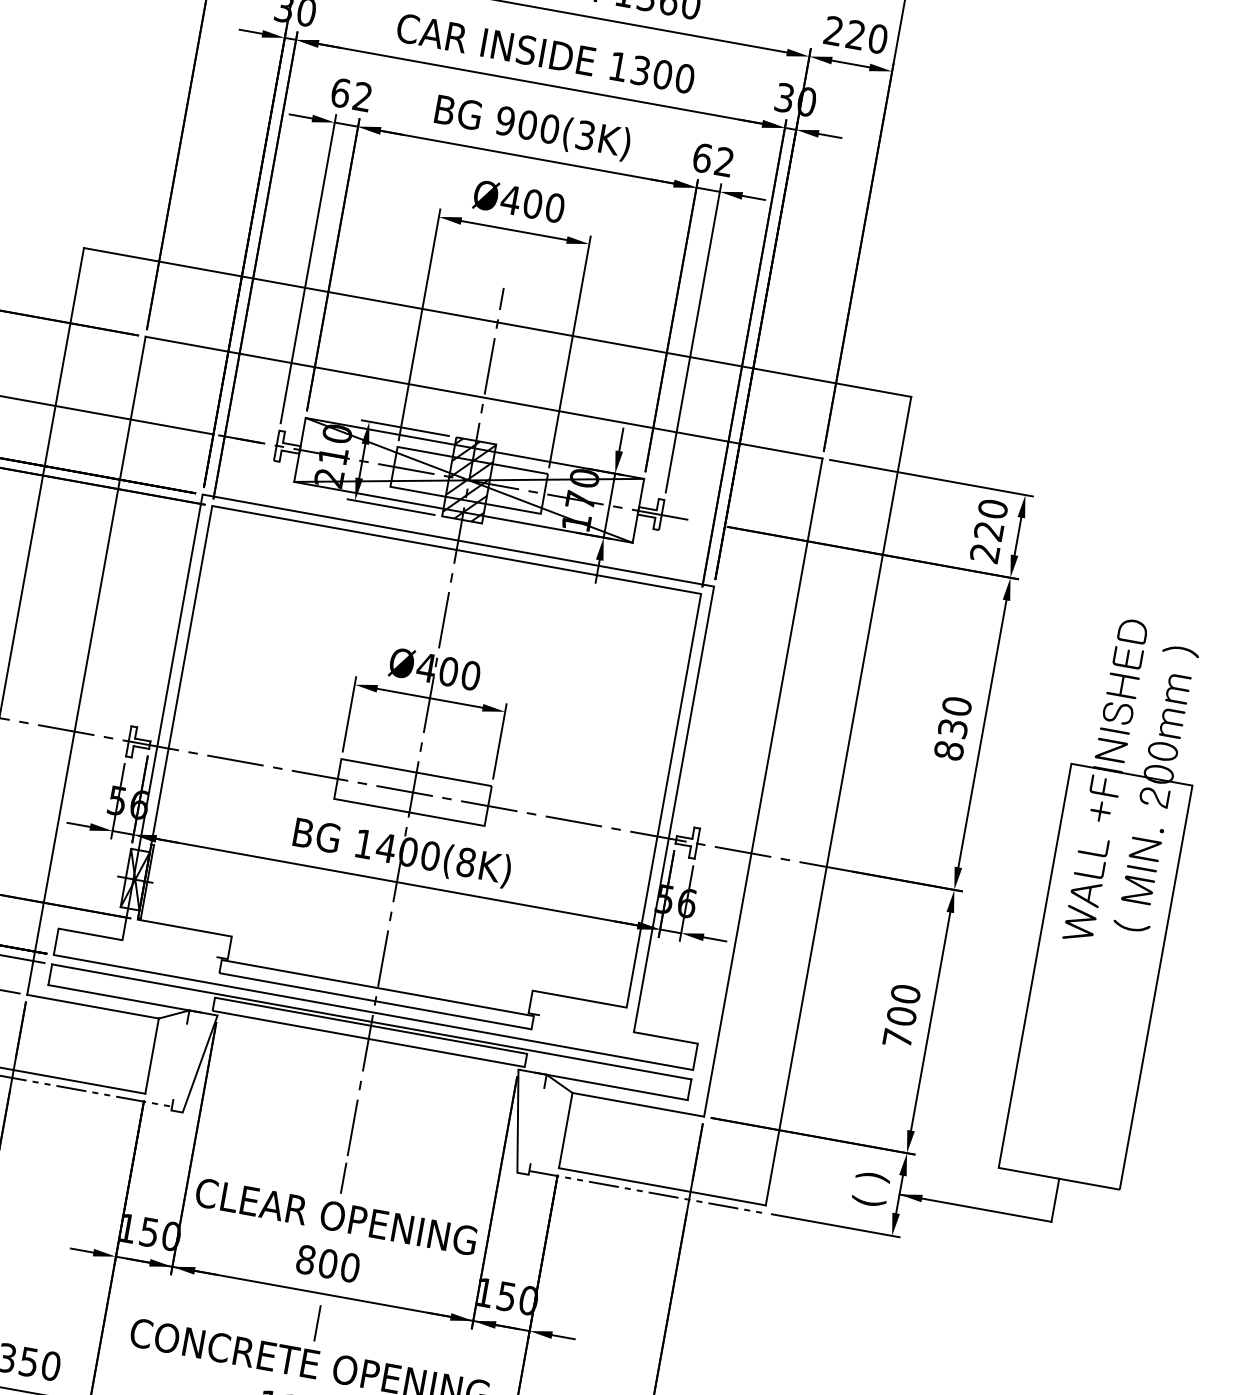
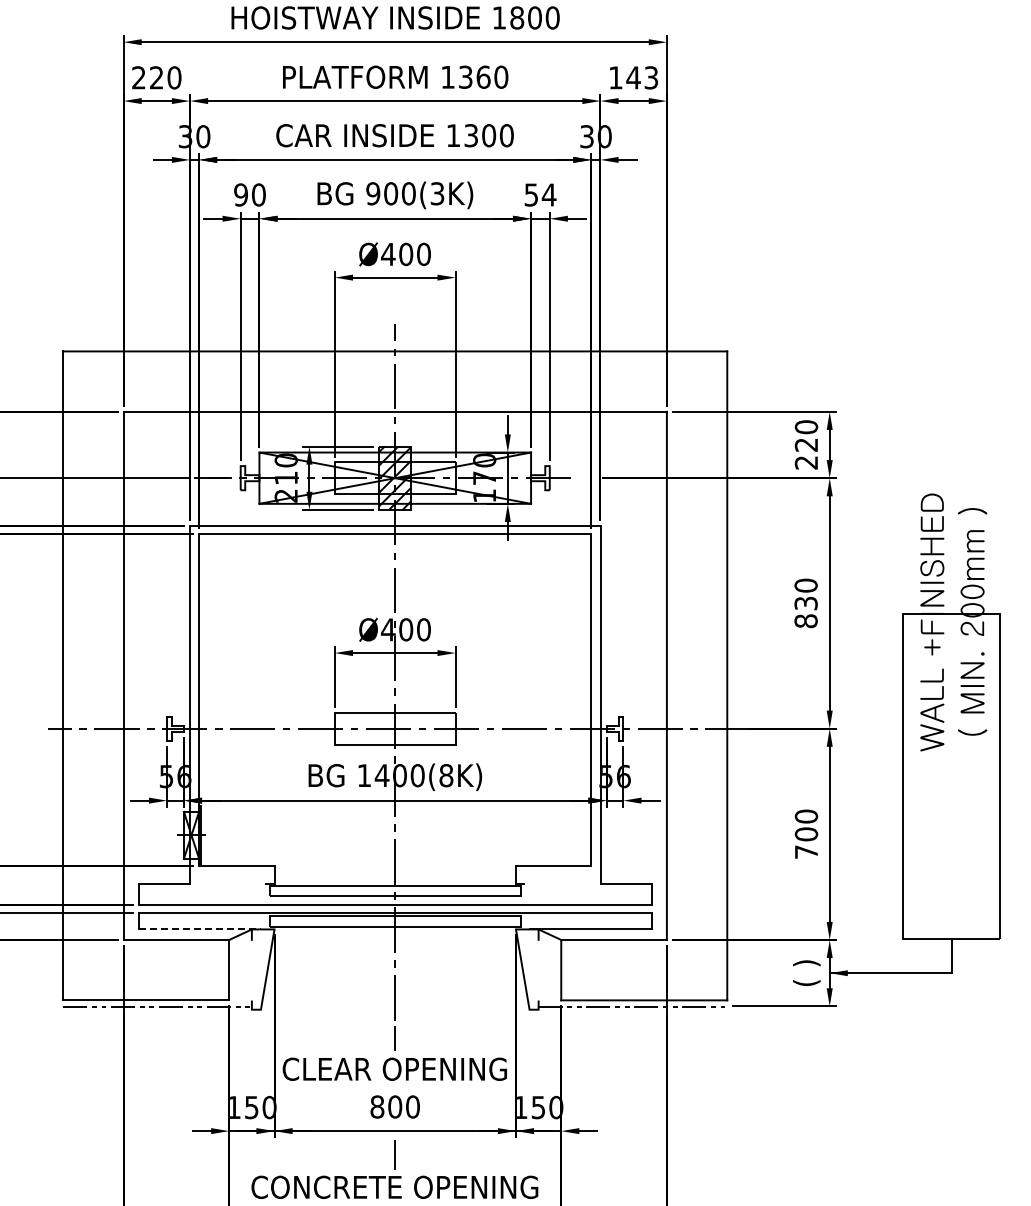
text: (855, 34) -> (633, 77), 220 -> 143
text: (351, 94) -> (249, 194), 62 -> 90
text: (713, 159) -> (540, 194), 62 -> 54
line: (125, 999) -> (200, 929), solid -> dashed

